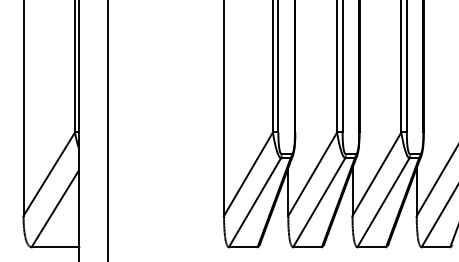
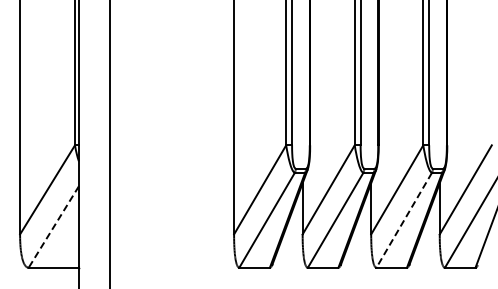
line: (383, 202) -> (404, 220), solid -> dashed
line: (54, 209) -> (53, 227), solid -> dashed

